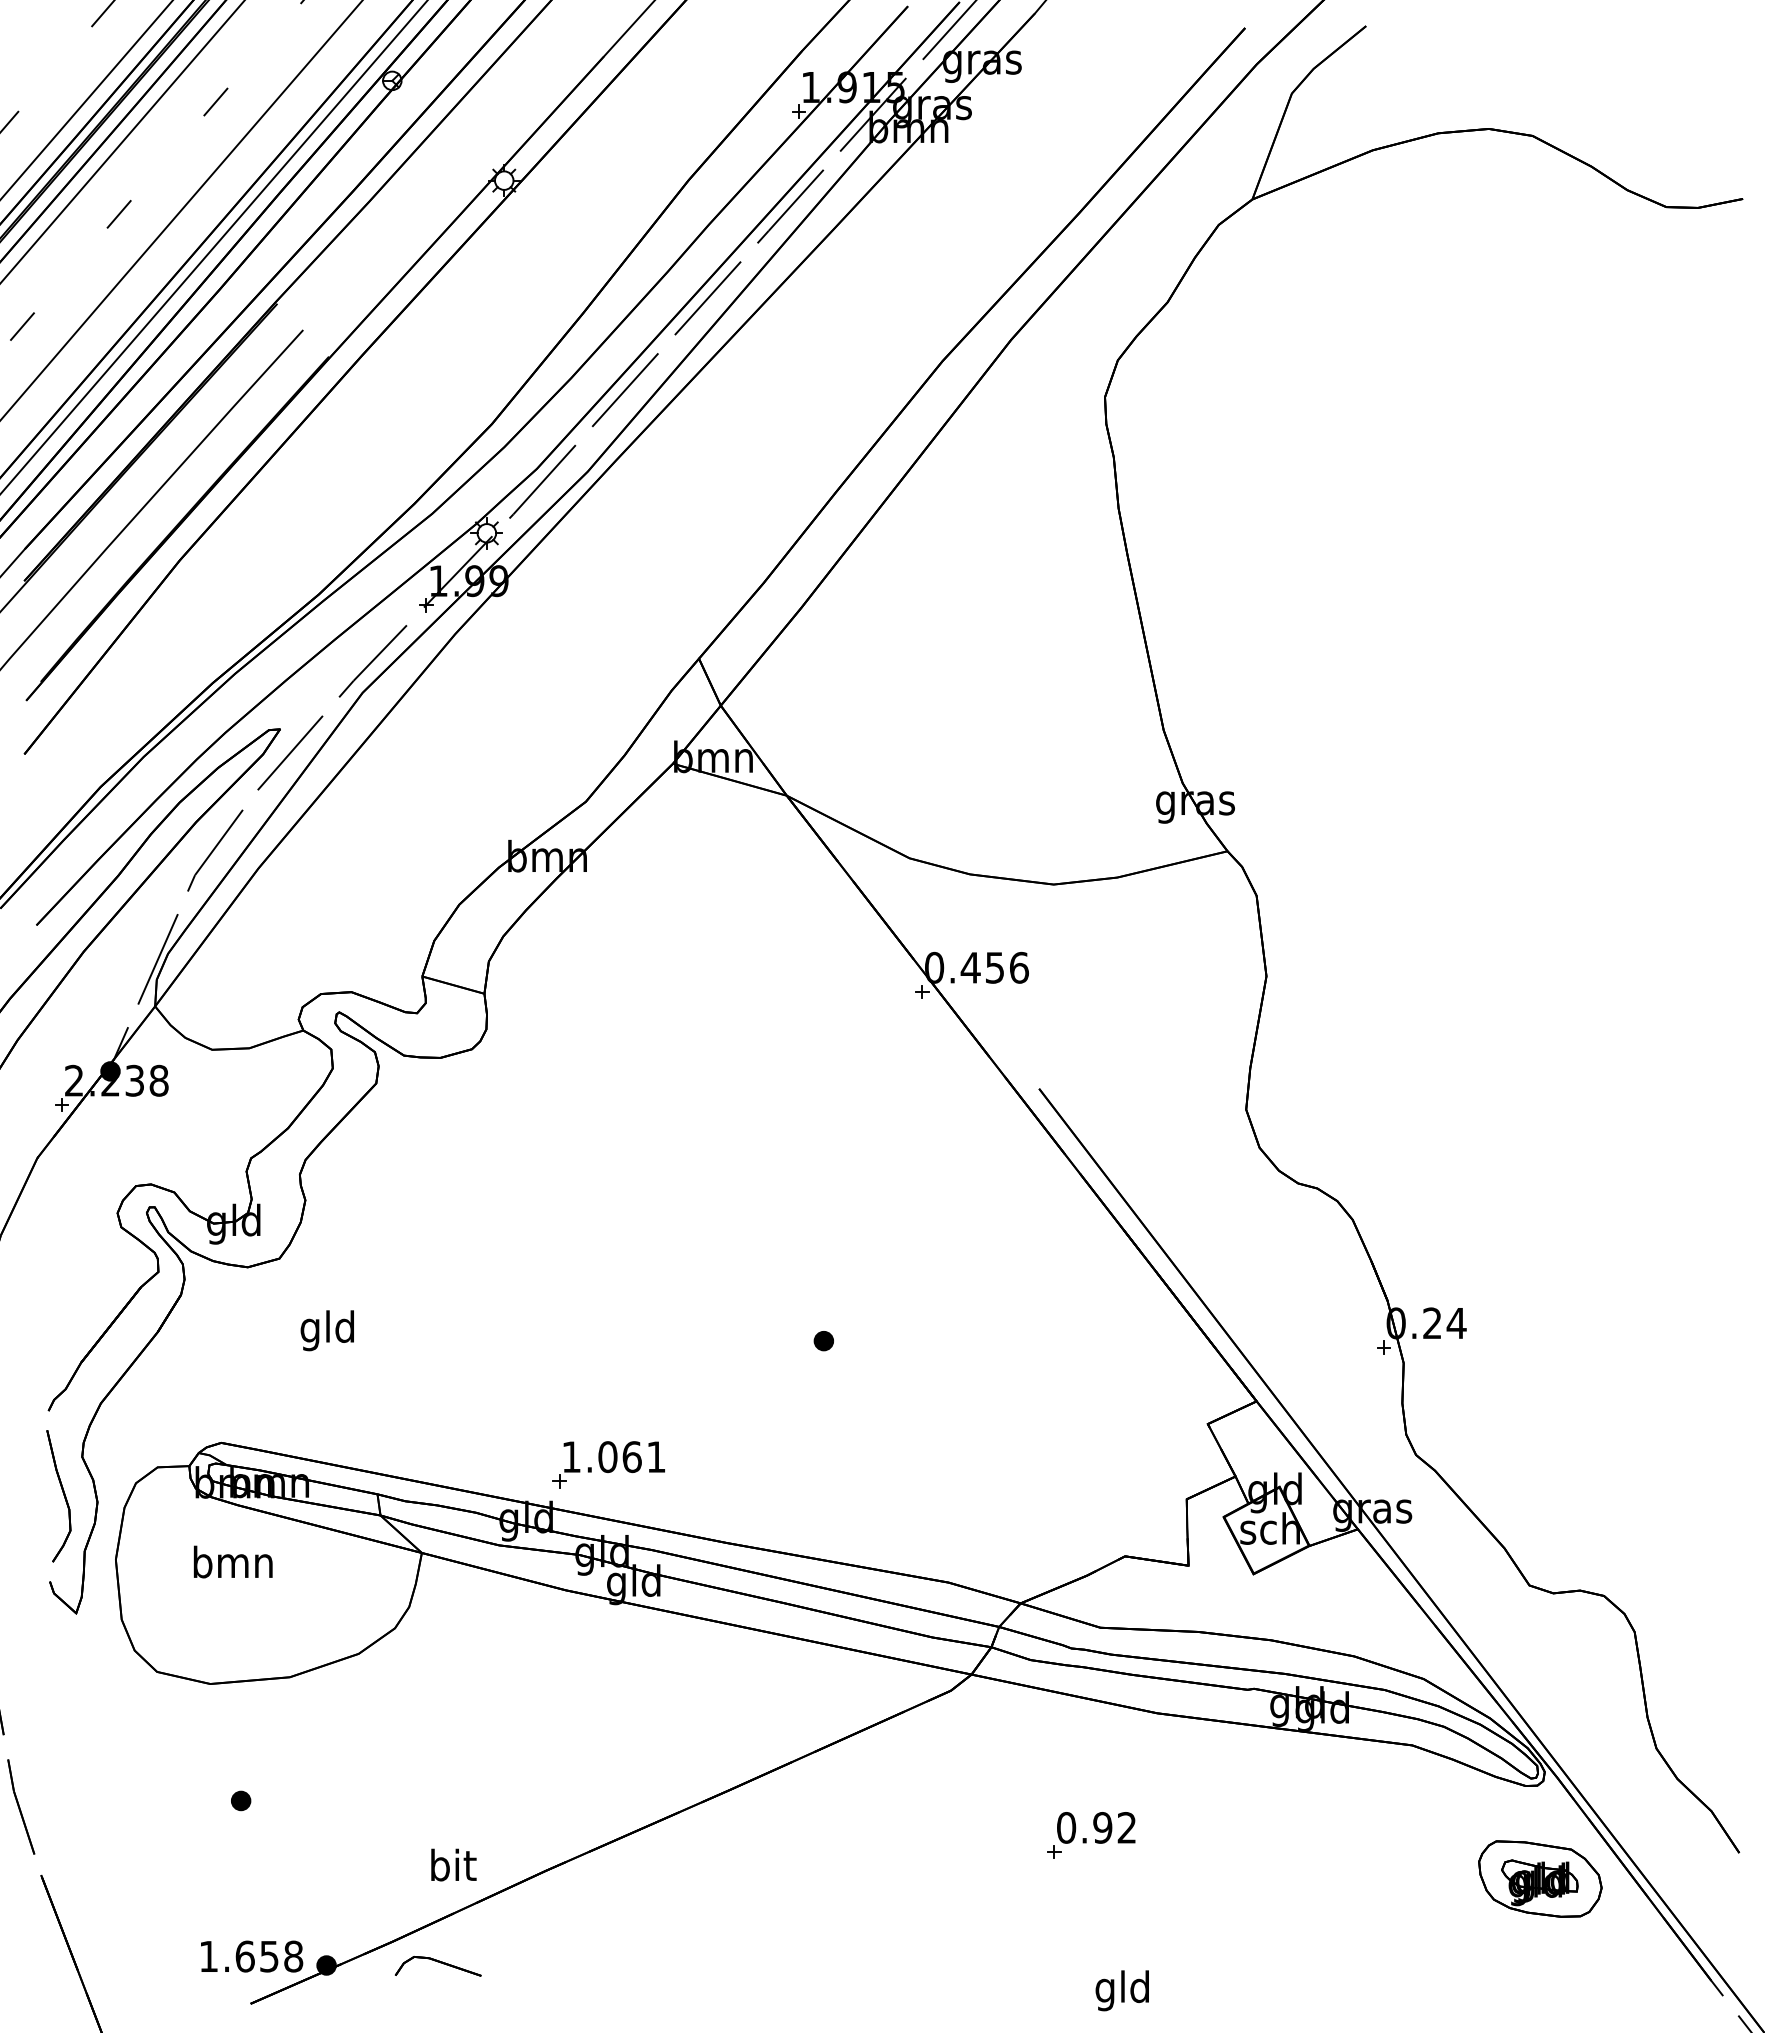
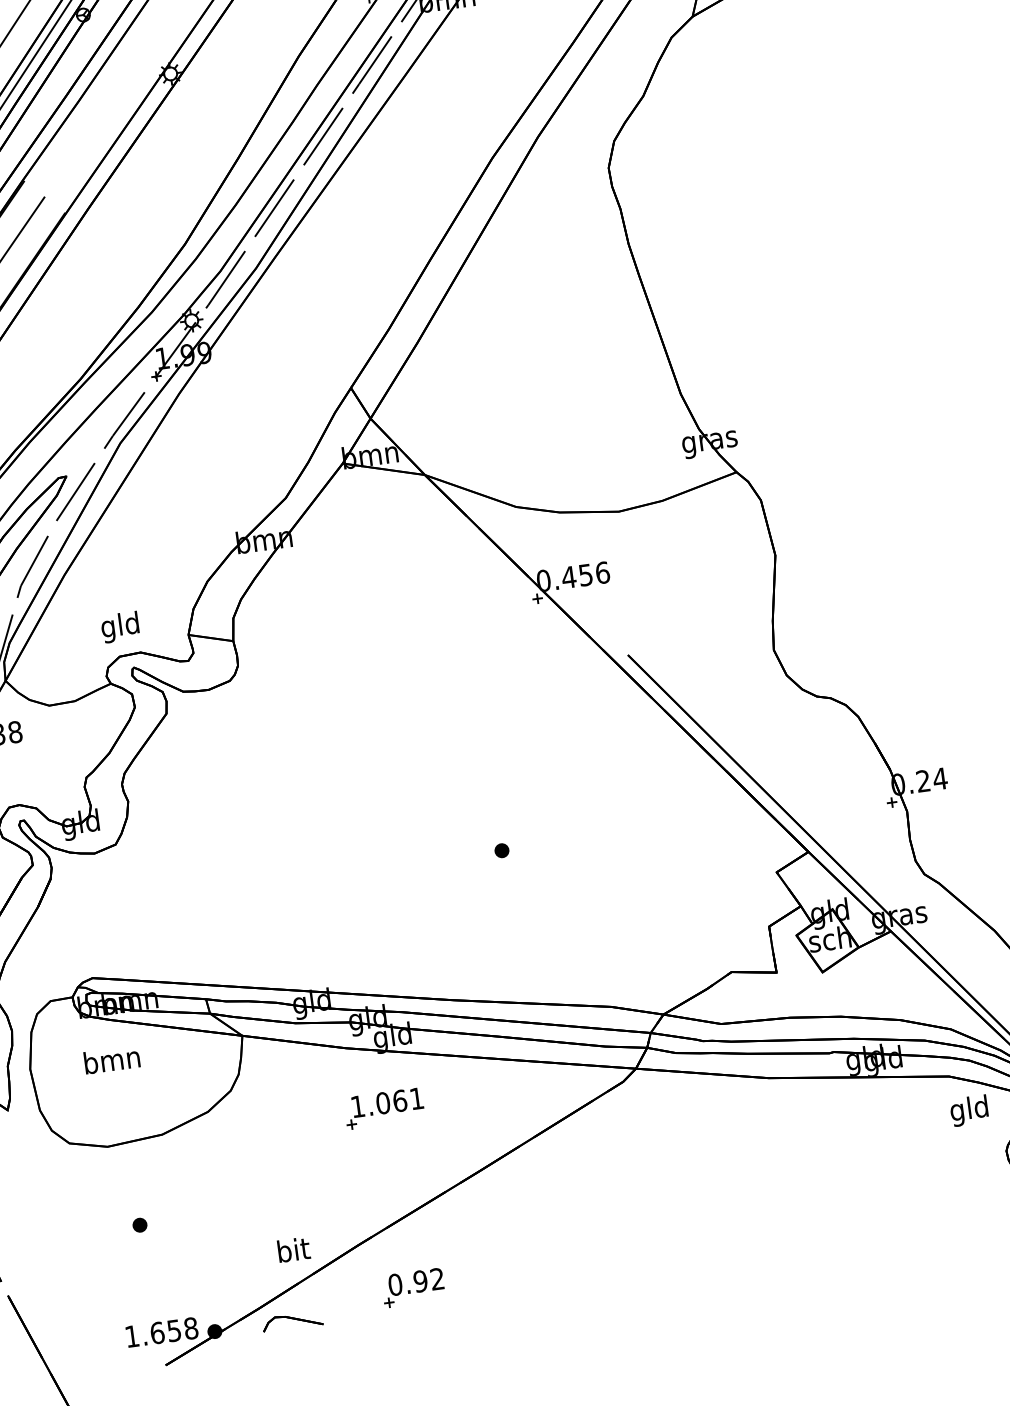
text: (326, 1330) -> (119, 627), moved
part: (608, 1464) -> (384, 1108), moved
part: (1091, 1835) -> (413, 1287), moved
text: (1121, 1990) -> (968, 1110), moved

